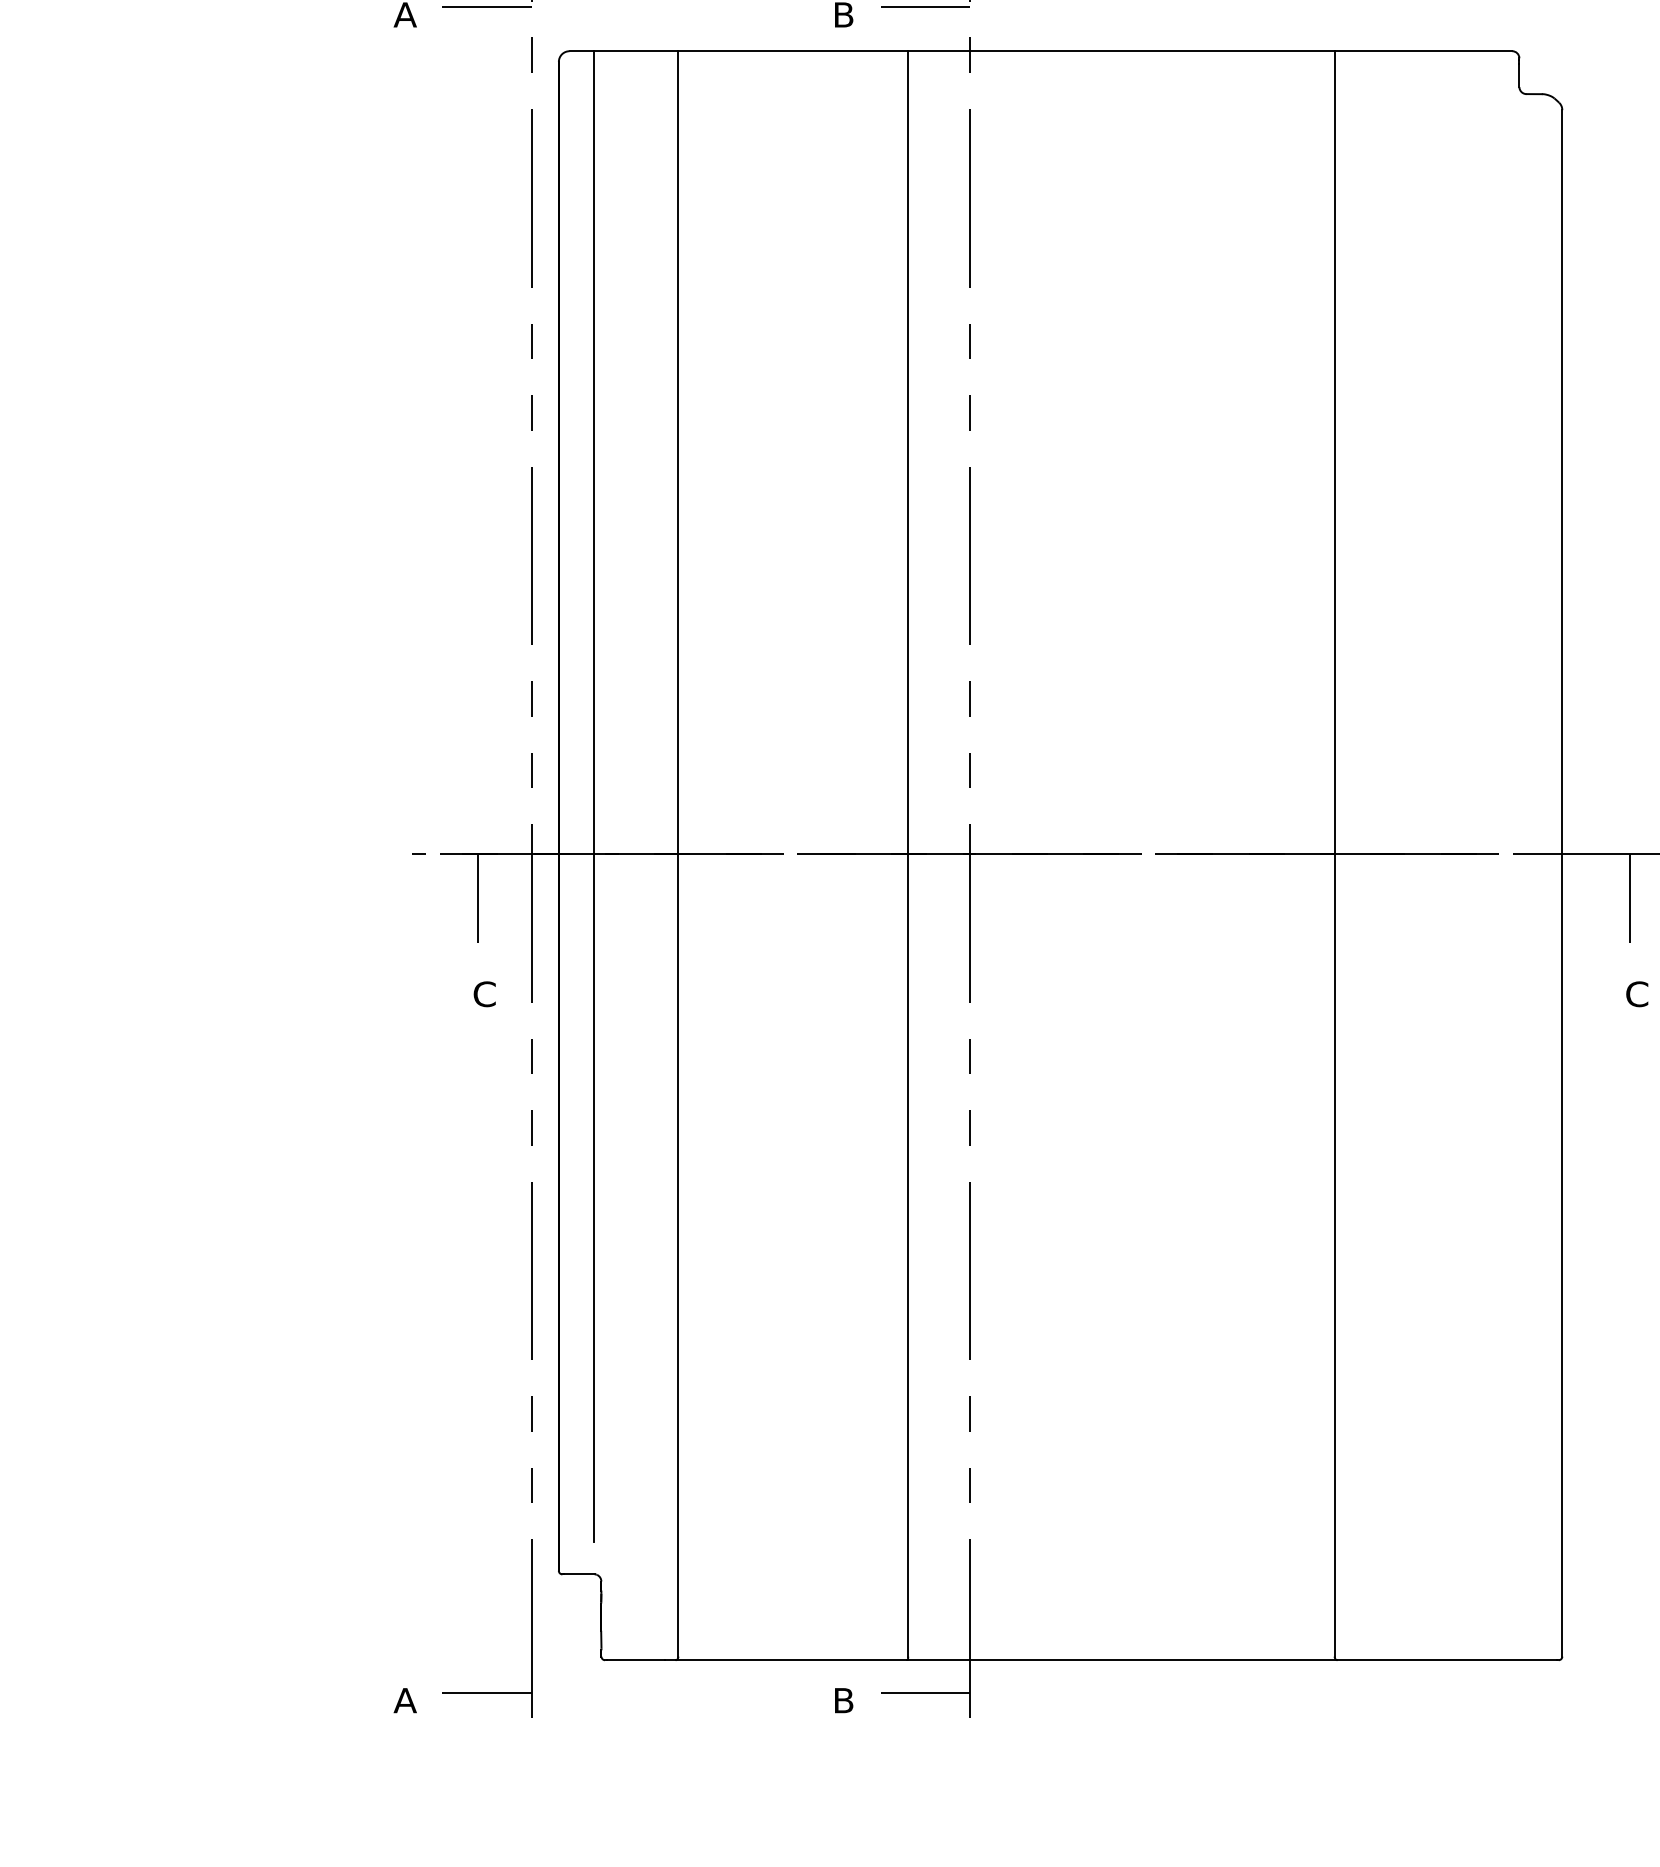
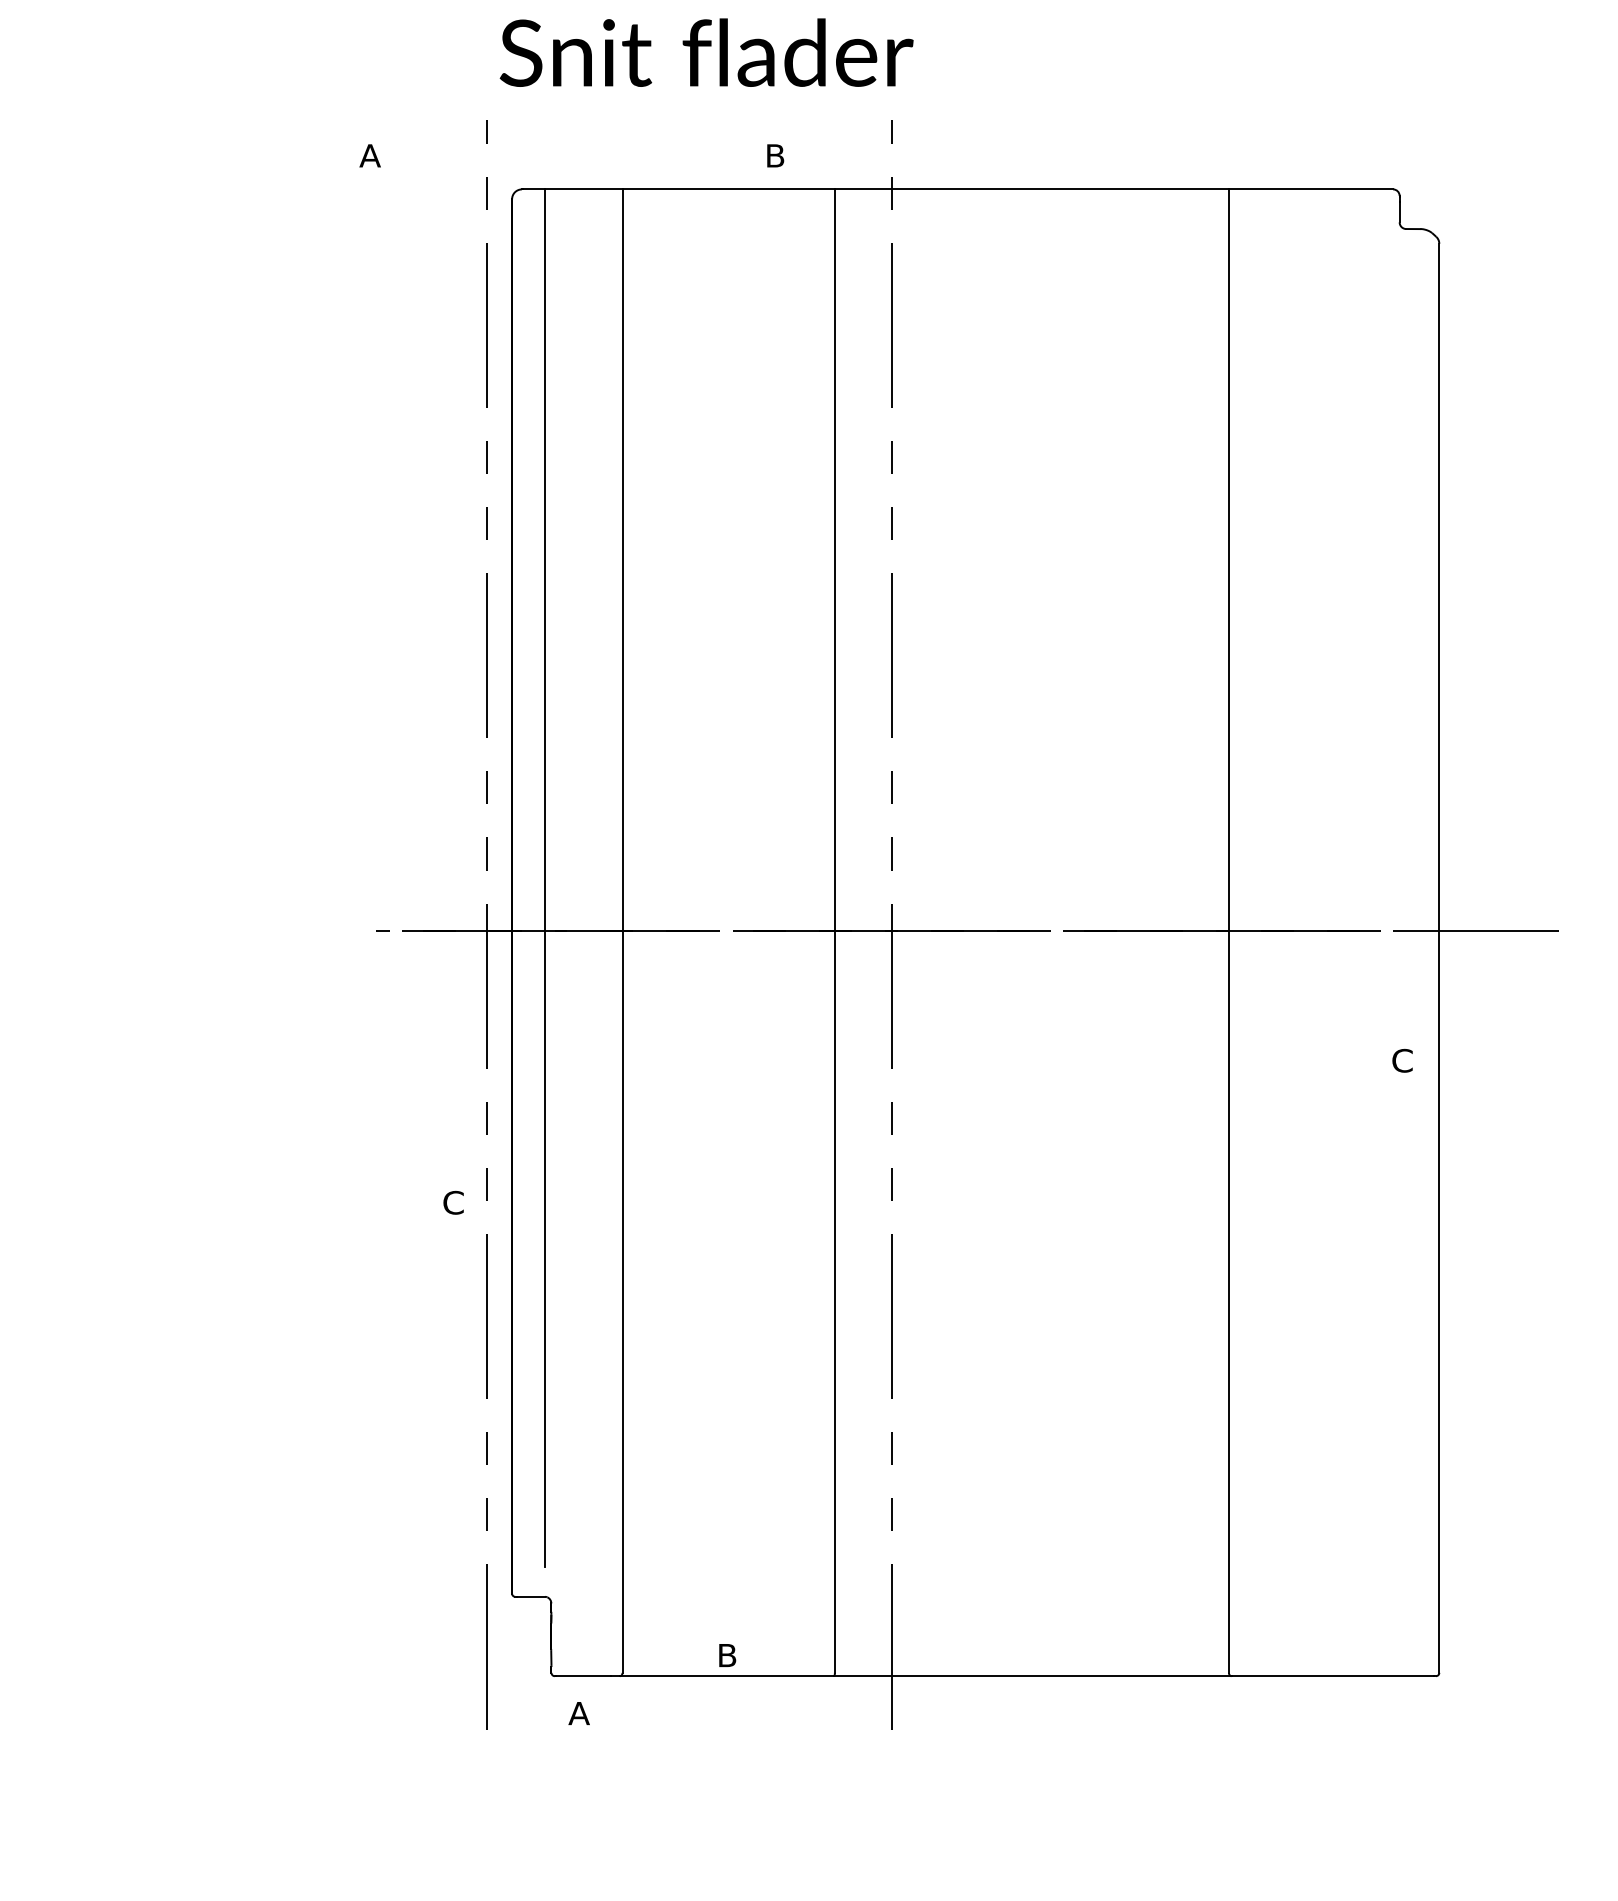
line: (486, 6) -> (445, 148), removed
line: (925, 6) -> (850, 148), removed
line: (478, 898) -> (437, 972), removed
line: (1630, 898) -> (1502, 972), removed
text: (484, 993) -> (453, 1202), moved
text: (1637, 993) -> (1402, 1060), moved
line: (486, 1693) -> (445, 1706), removed
line: (925, 1693) -> (850, 1706), removed
text: (404, 1700) -> (578, 1713), moved
text: (843, 1700) -> (727, 1655), moved

